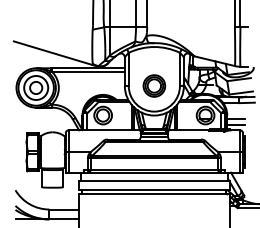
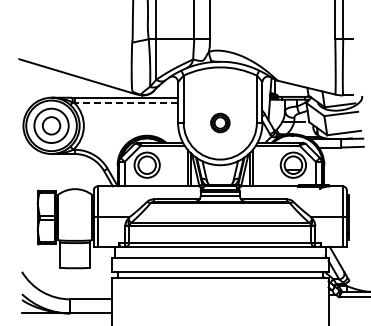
line: (88, 72) -> (126, 103), solid -> dashed
part: (154, 85) -> (220, 122), size x0.6
line: (235, 119) -> (336, 170), removed
line: (235, 124) -> (336, 178), removed

